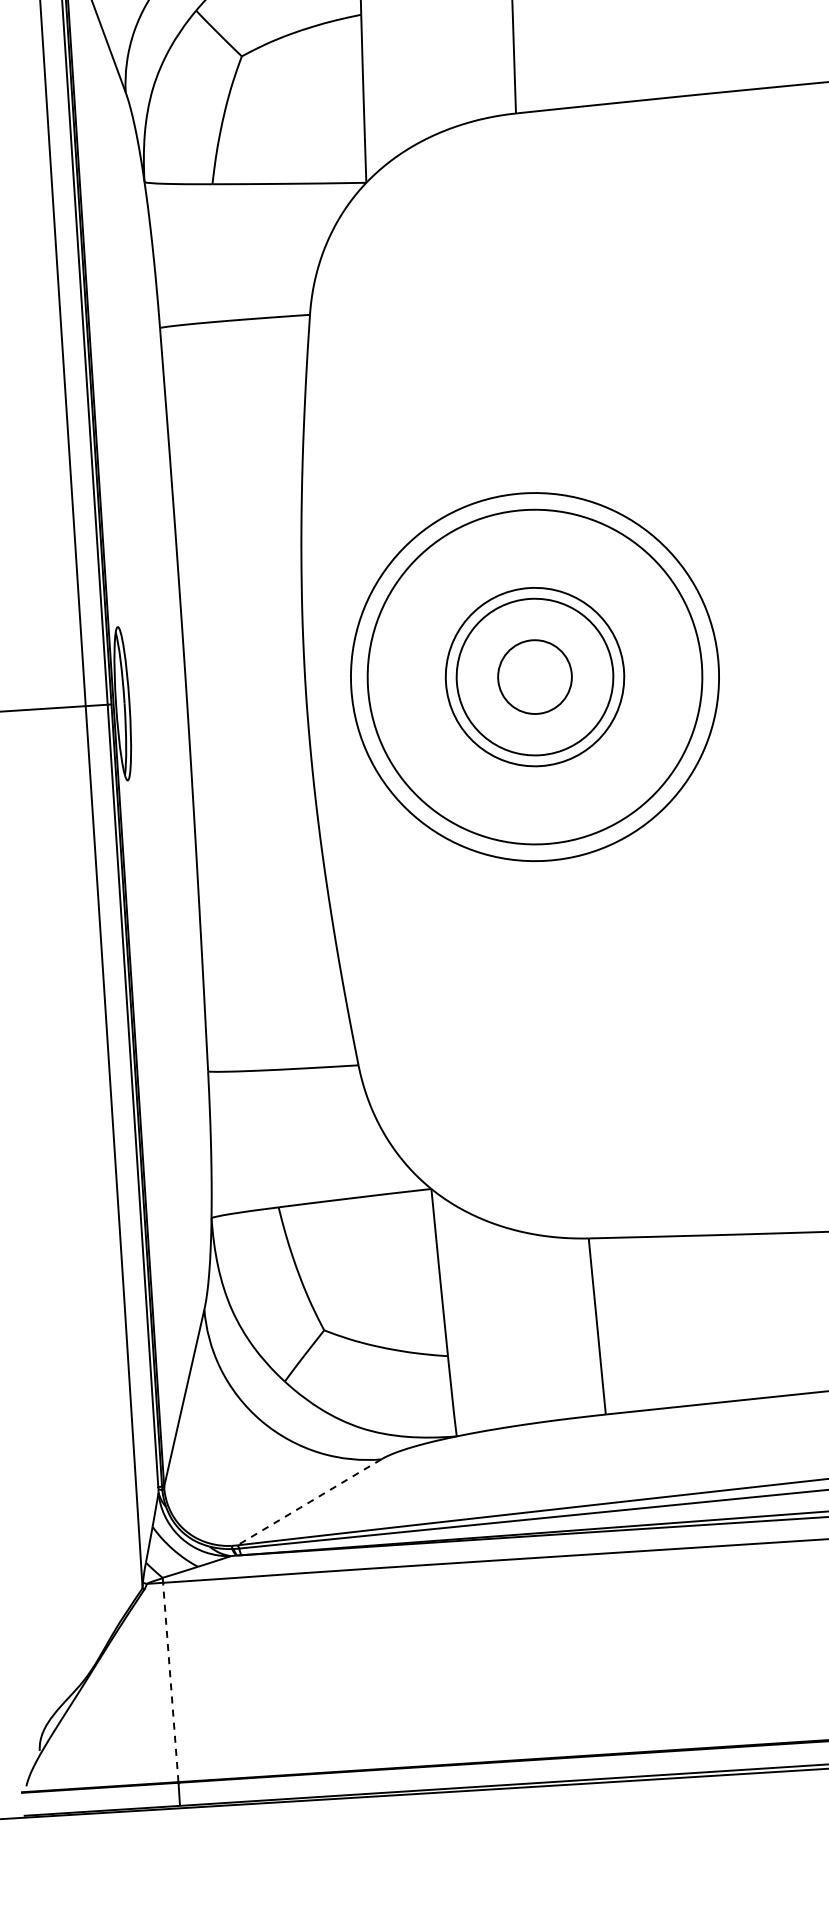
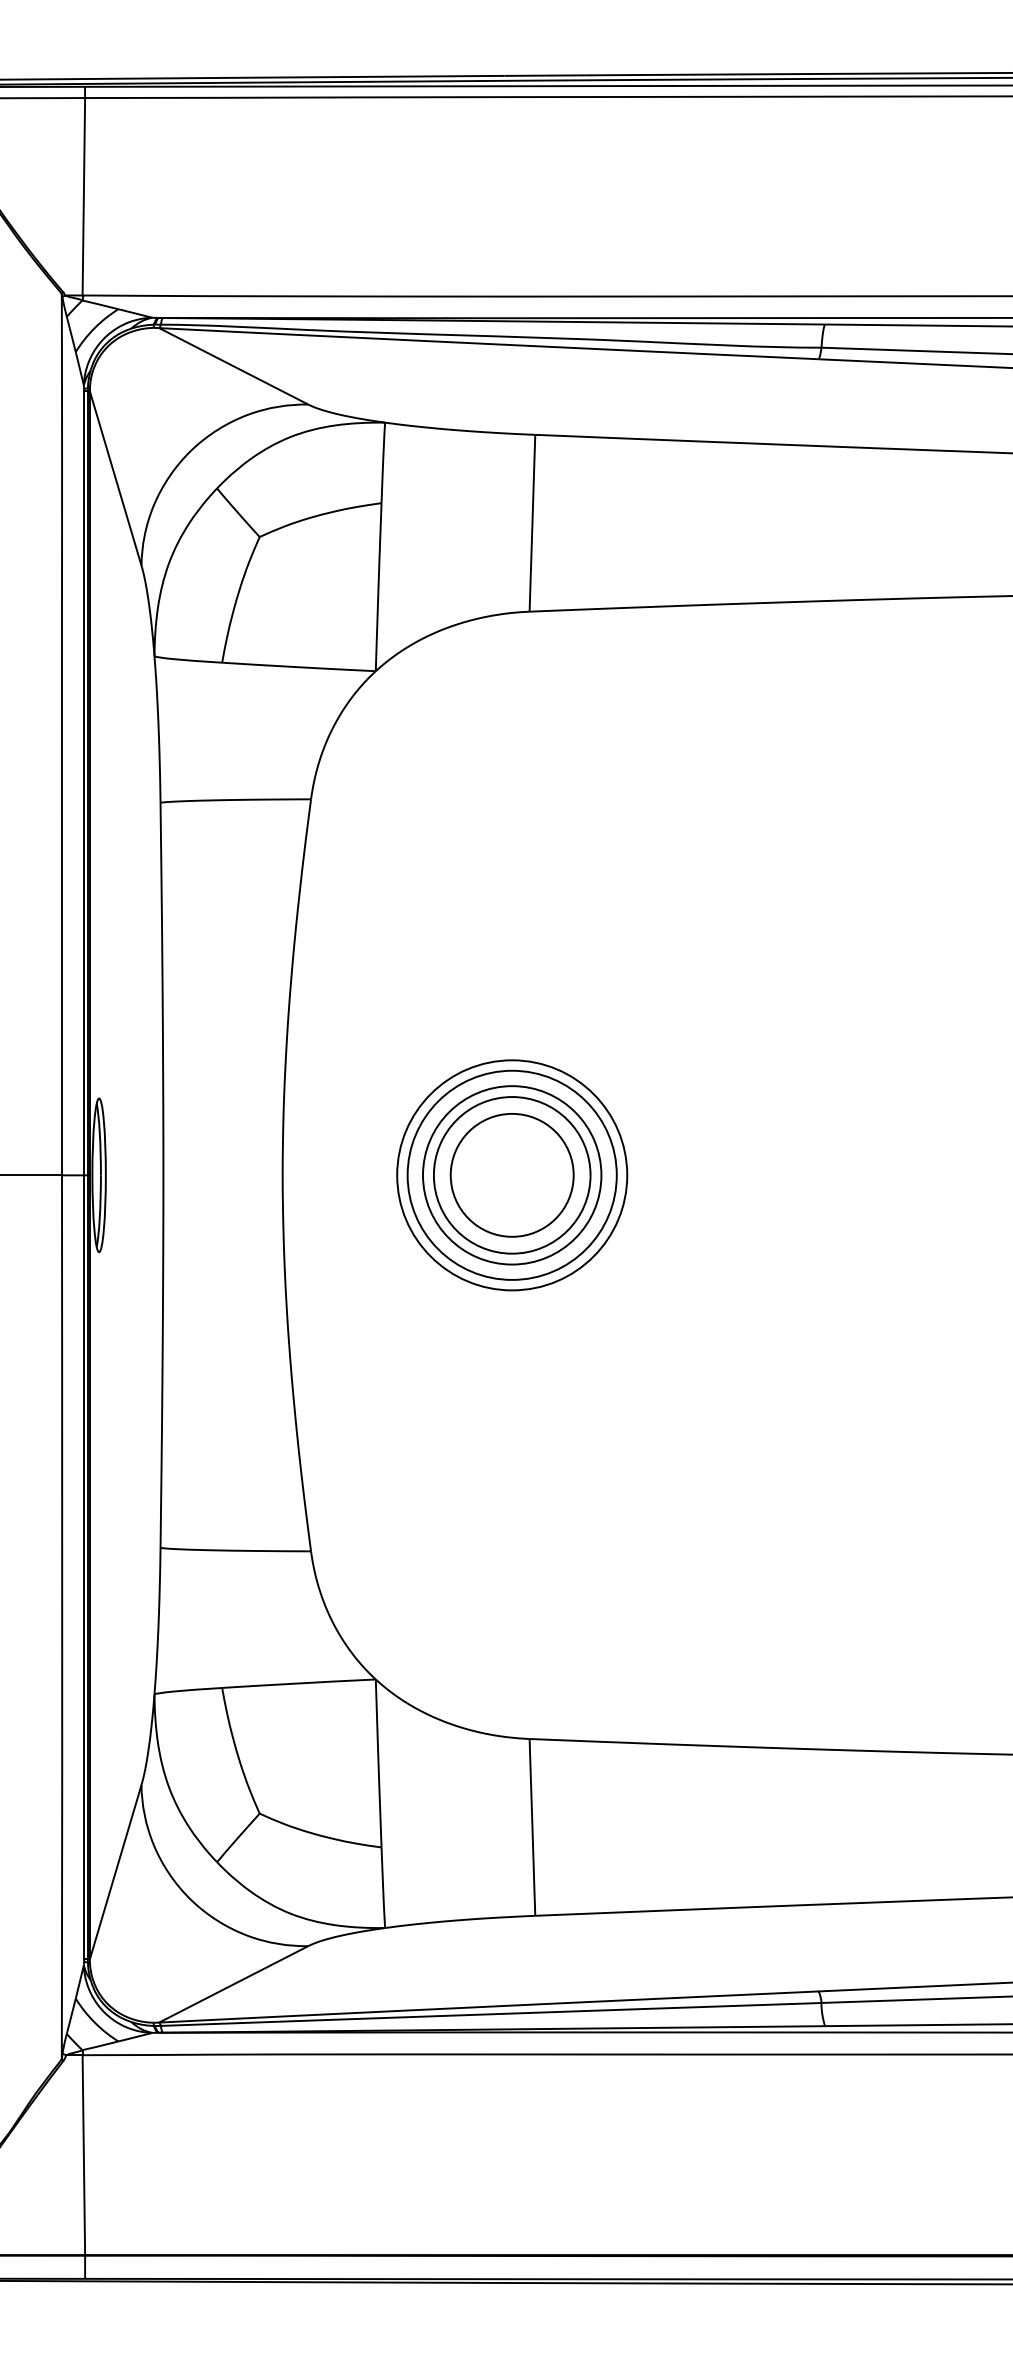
circle: (534, 676) -> (511, 1174), size x0.62
circle: (534, 676) -> (511, 1174), size x1.67
circle: (535, 677) -> (512, 1175), size x0.62
line: (308, 1502) -> (232, 1984), dashed -> solid
line: (170, 1682) -> (83, 2155), dashed -> solid

